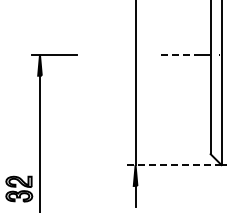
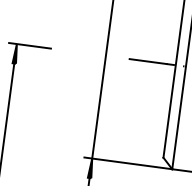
line: (180, 54) -> (147, 61), dashed -> solid
line: (173, 165) -> (127, 163), dashed -> solid

